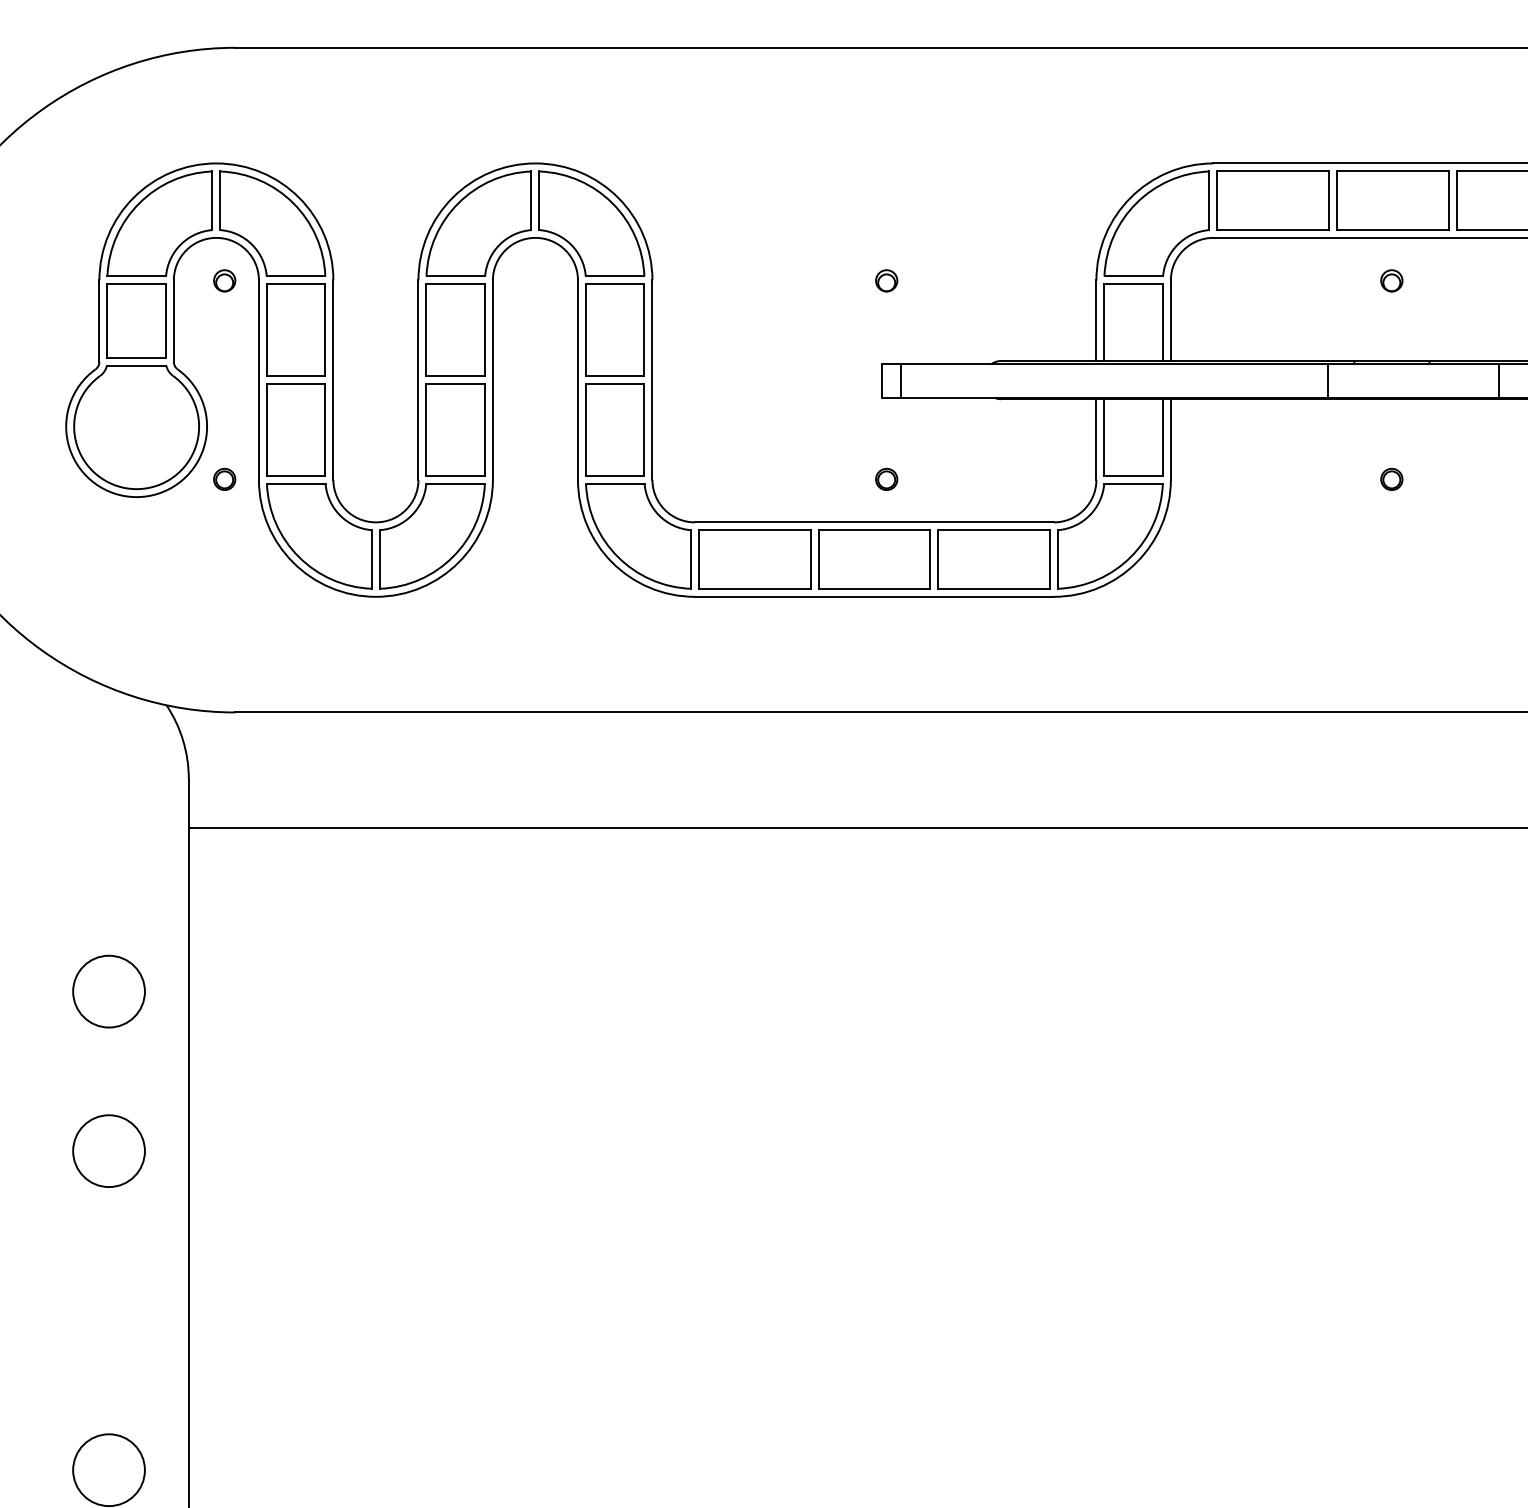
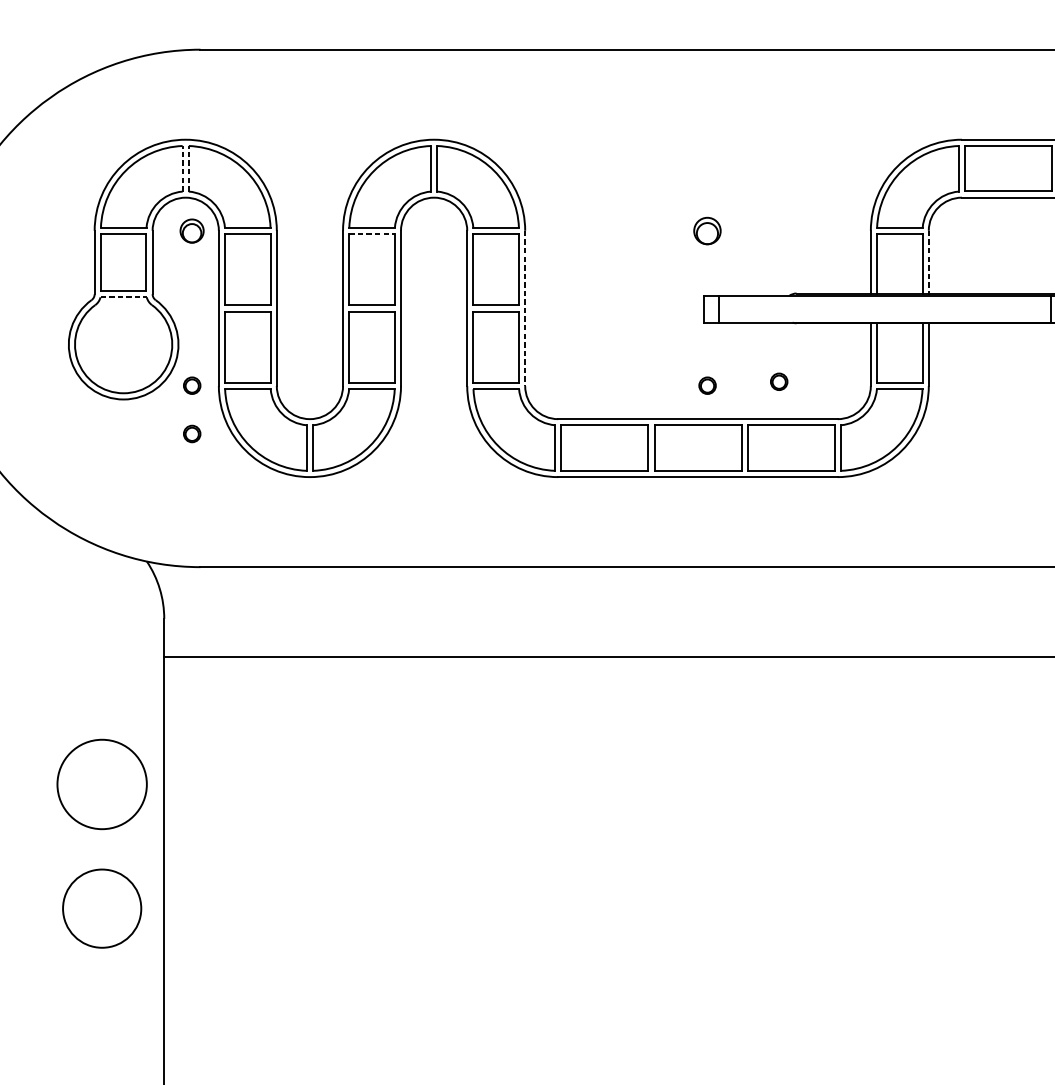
line: (212, 200) -> (182, 168), solid -> dashed
line: (220, 200) -> (188, 168), solid -> dashed
part: (224, 280) -> (192, 230), size x1.4
part: (886, 280) -> (707, 230), size x1.6
line: (456, 284) -> (372, 233), solid -> dashed
line: (1170, 321) -> (928, 262), solid -> dashed
line: (136, 365) -> (123, 297), solid -> dashed
line: (652, 380) -> (525, 308), solid -> dashed
part: (978, 473) -> (779, 381), added
part: (224, 540) -> (192, 433), added
circle: (108, 991) -> (101, 784), size x1.6
circle: (108, 1151) -> (101, 908), size x1.4

